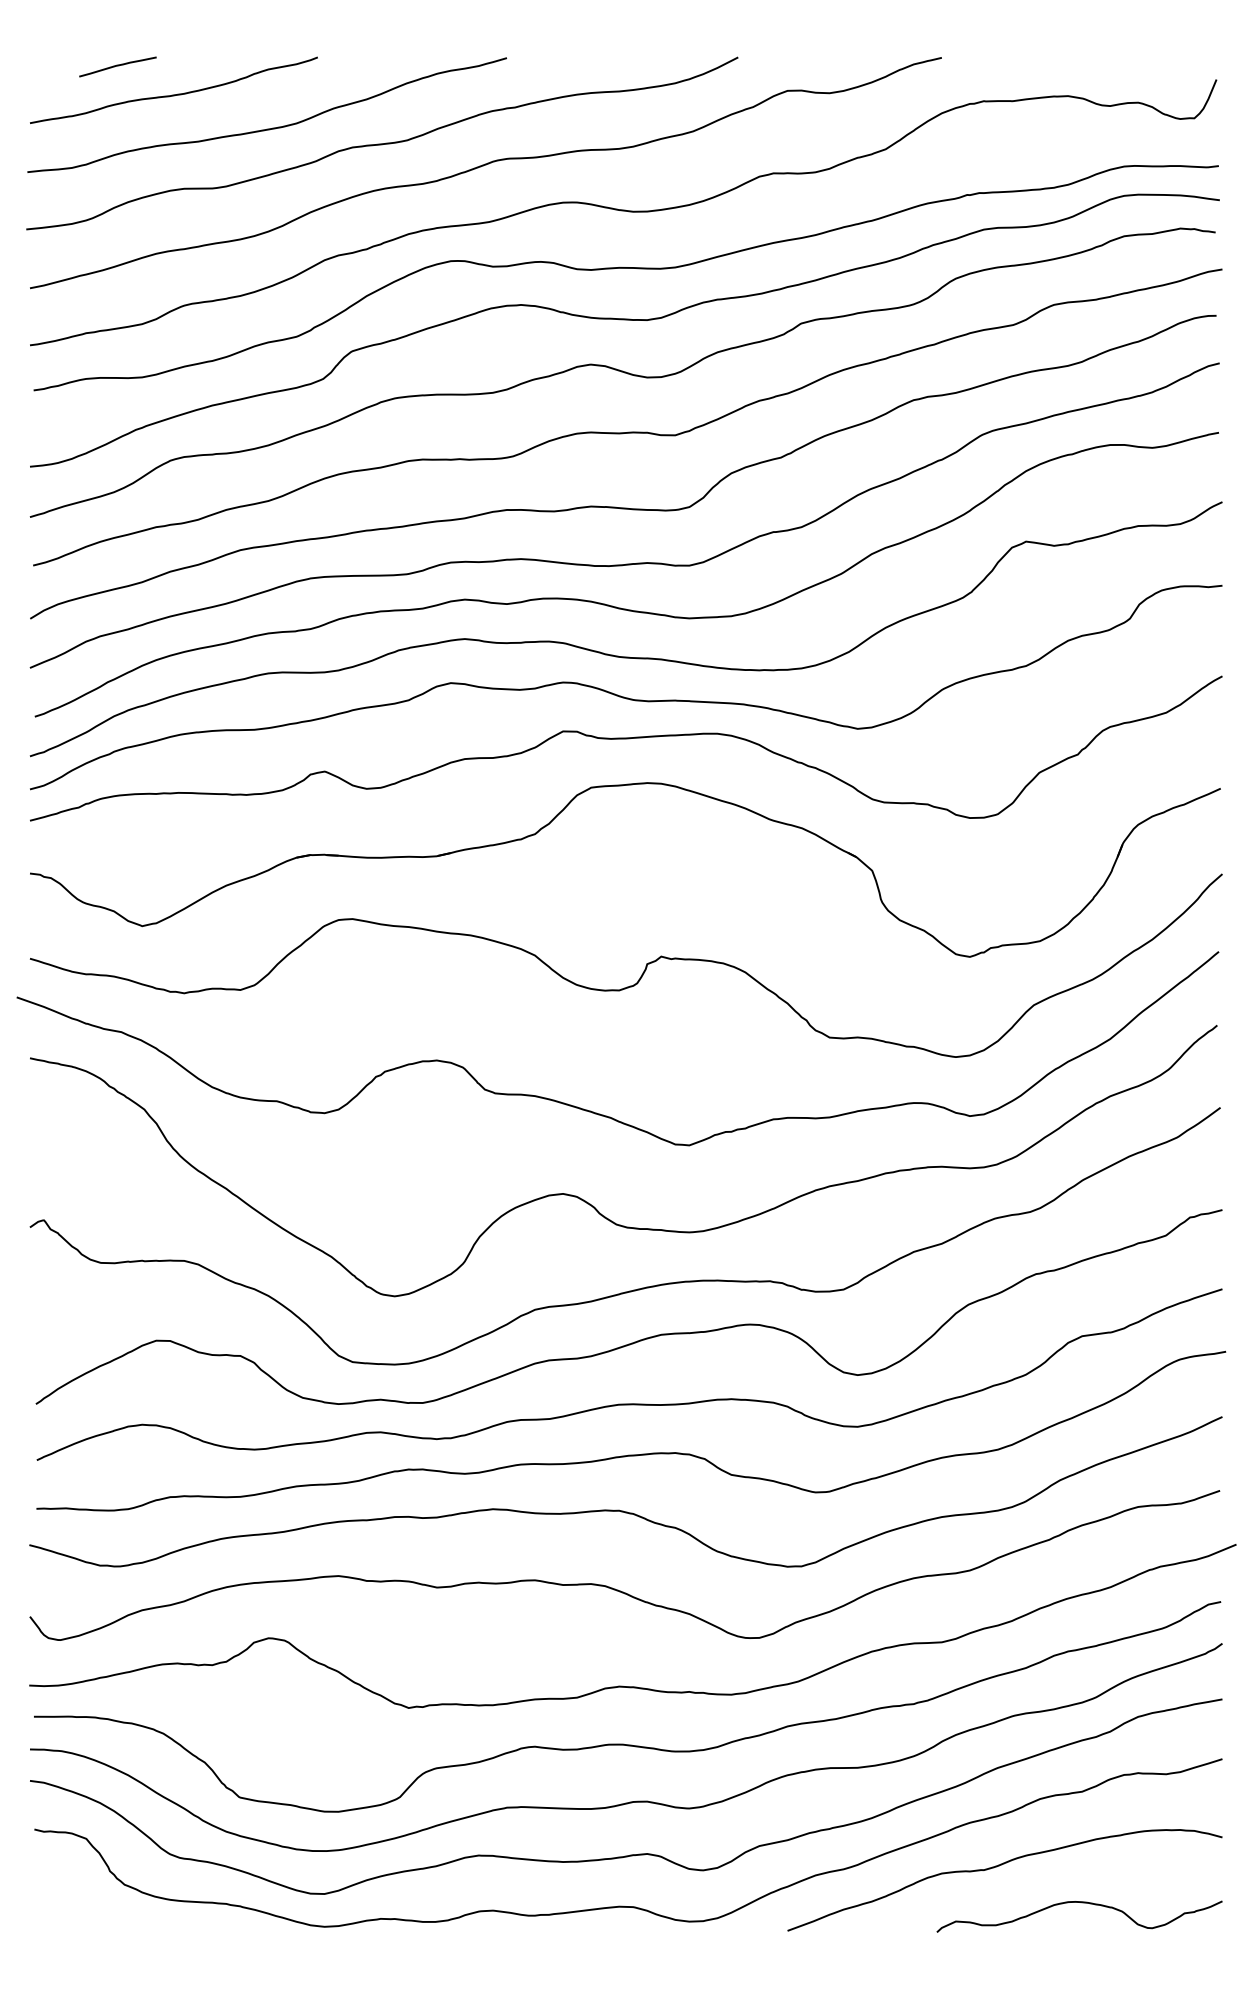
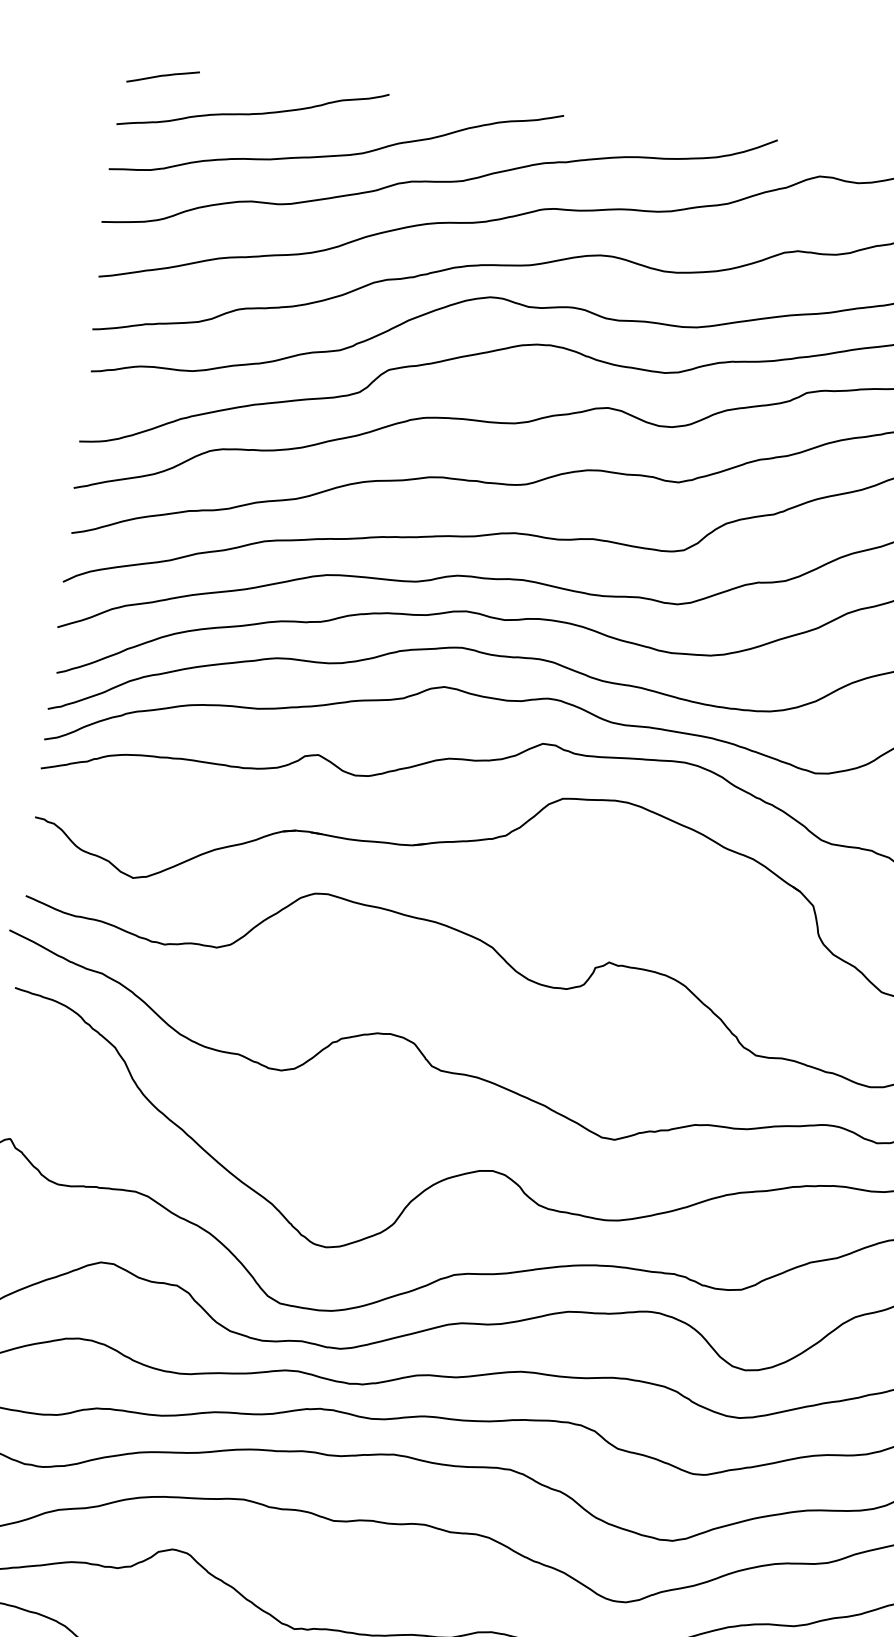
curve: (117, 66) -> (162, 76), moved

